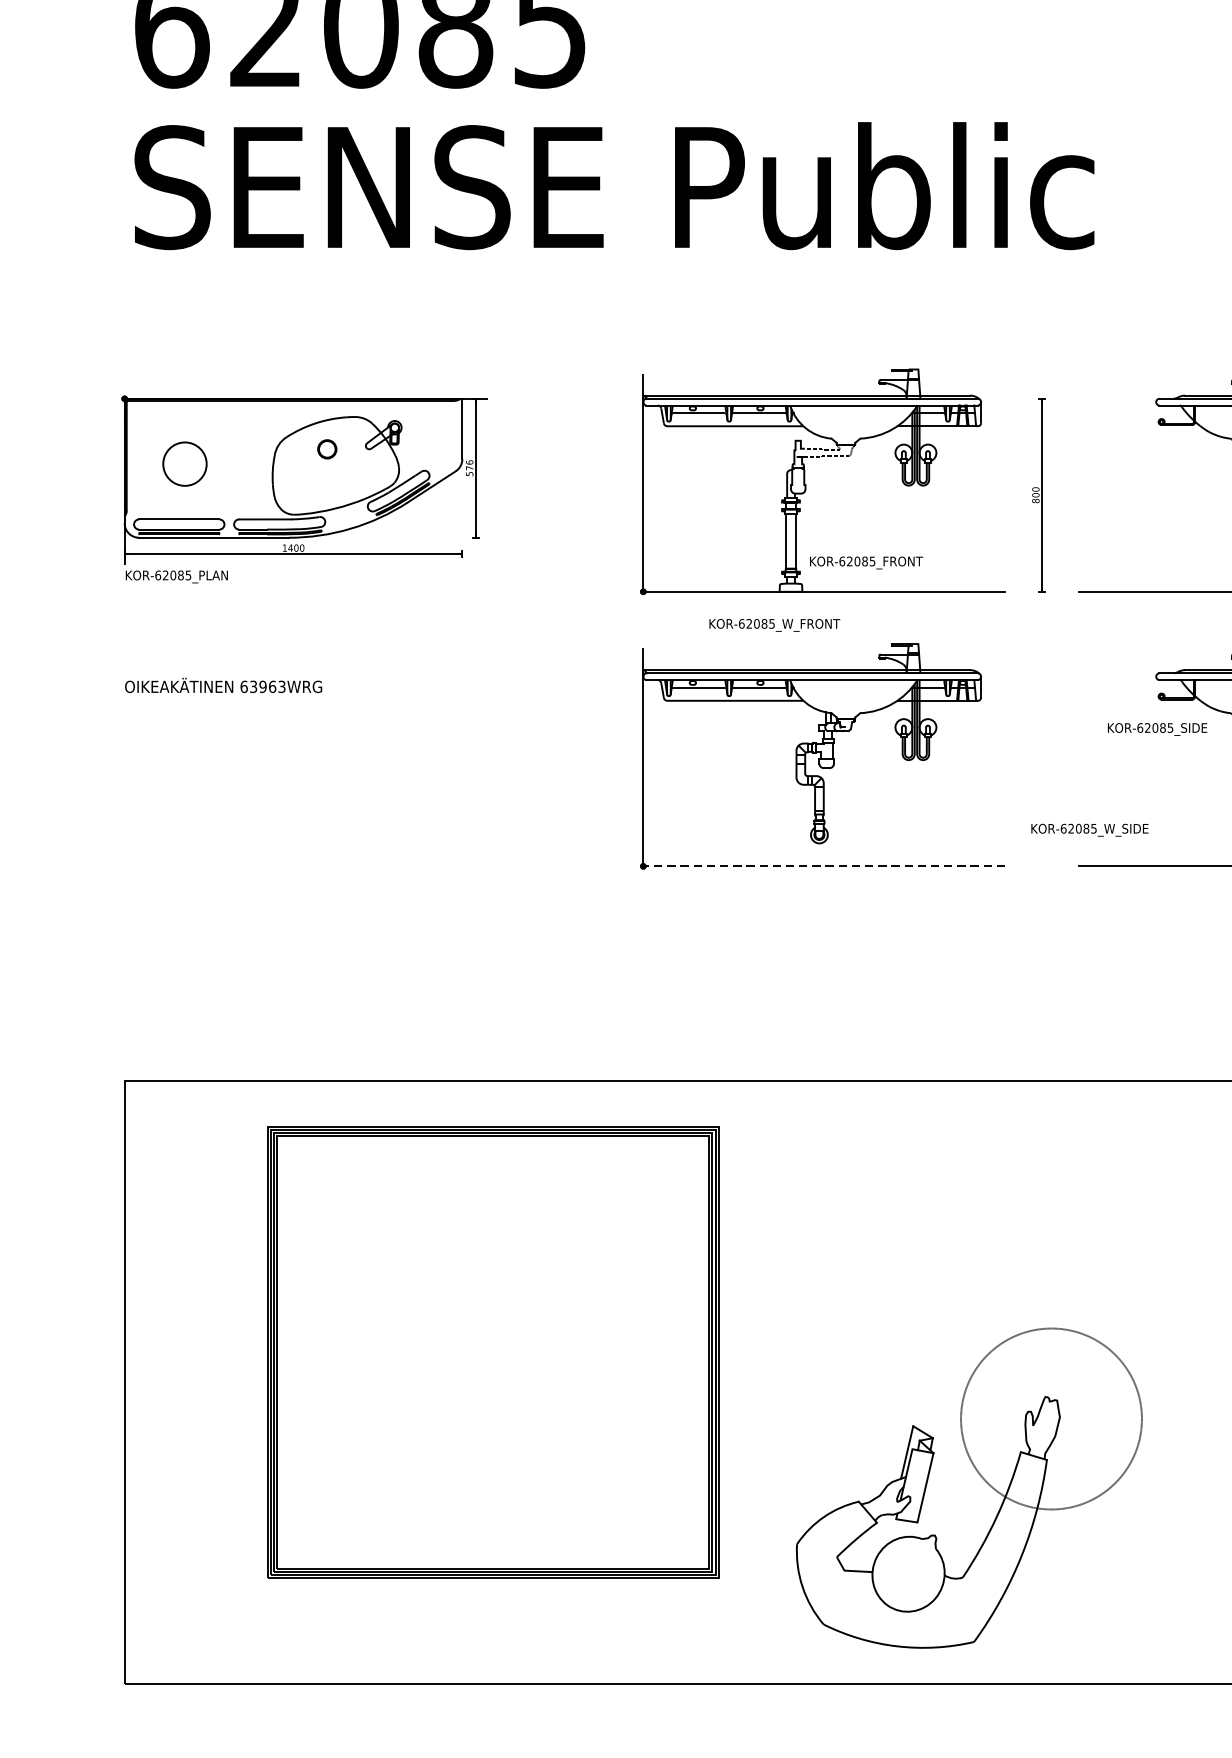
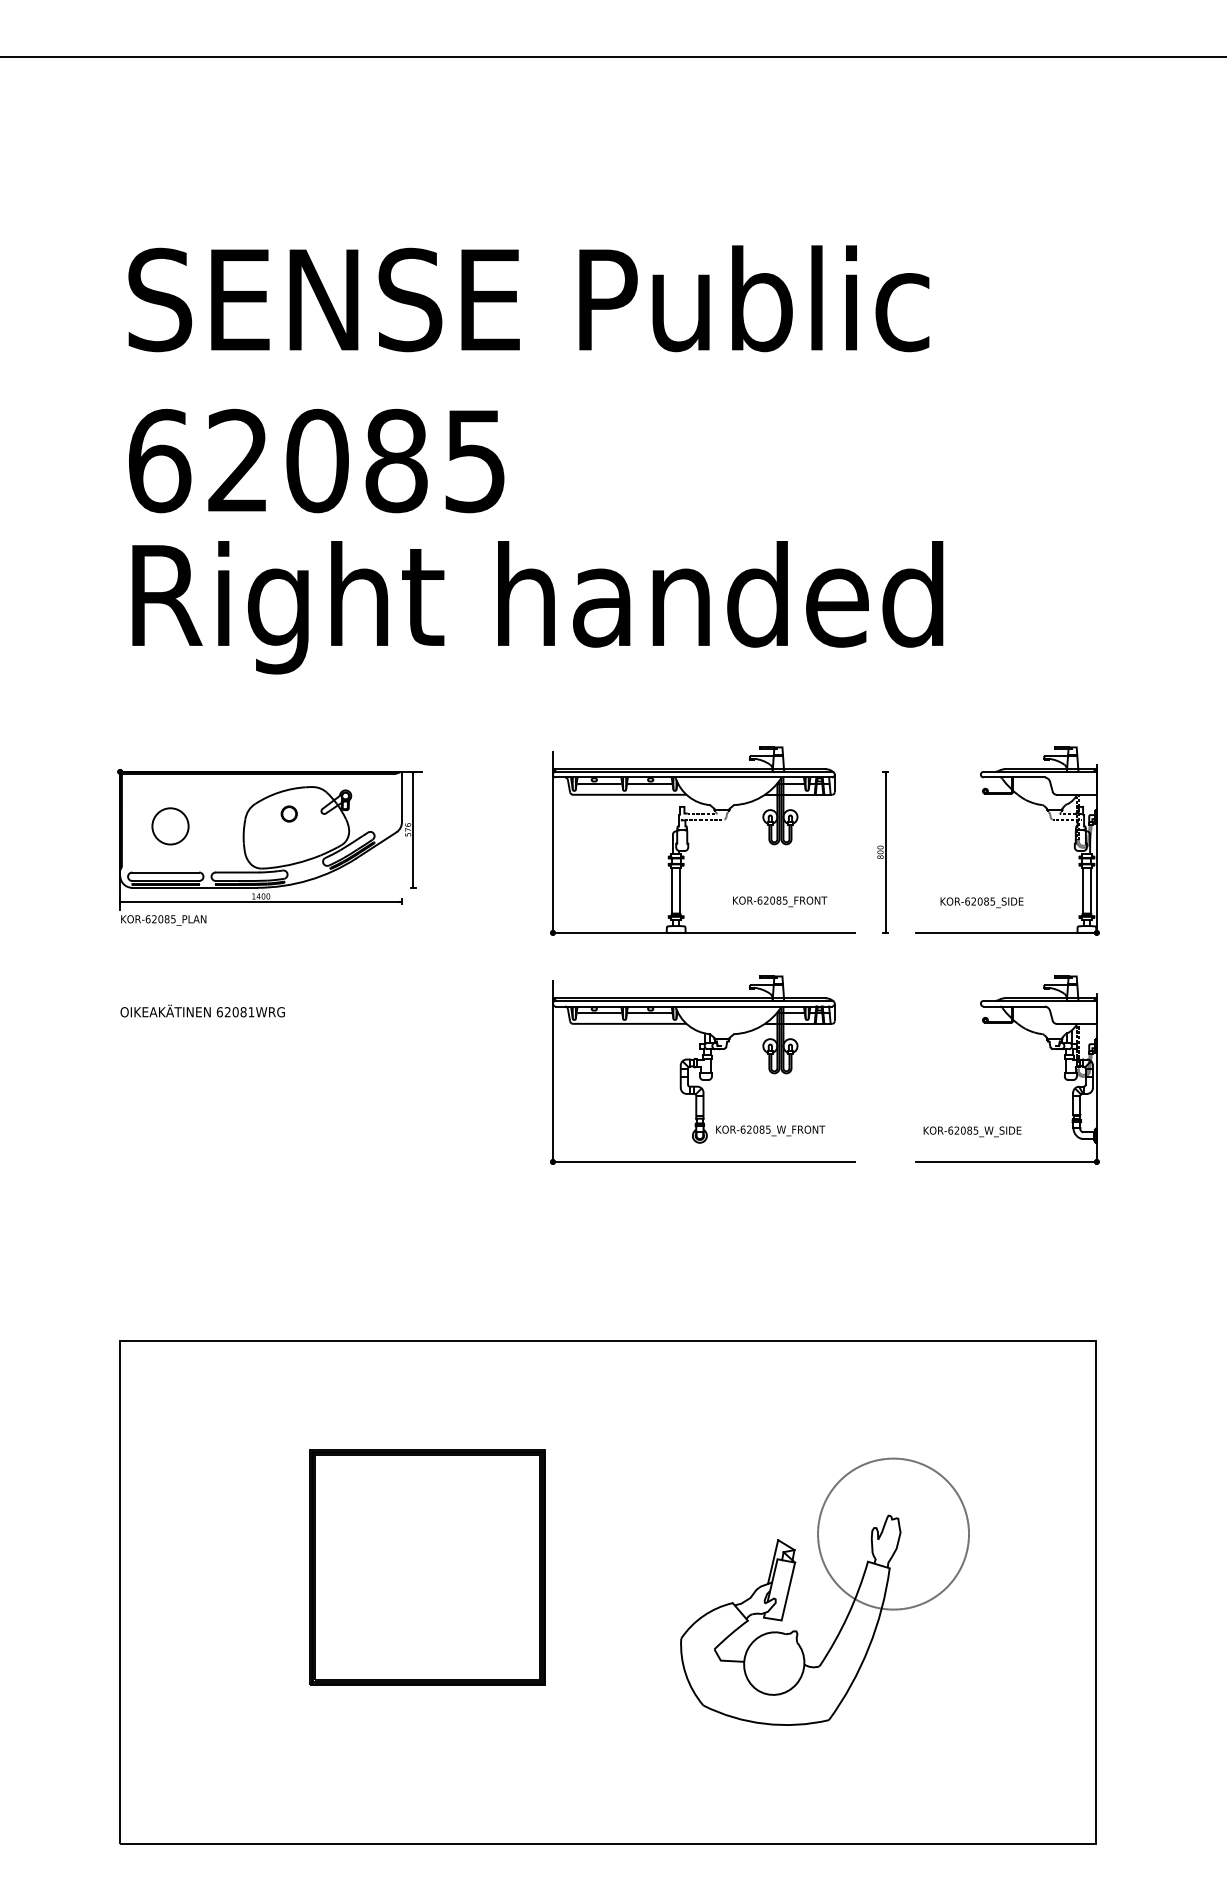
text: (622, 201) -> (535, 607), SENSE Public -> Right handed
text: (866, 562) -> (780, 901), moved
text: (774, 624) -> (770, 1130), moved
text: (267, 687) -> (239, 1012), 63963WRG -> 62081WRG
text: (1156, 729) -> (981, 902), moved
text: (1089, 829) -> (972, 1131), moved
line: (823, 865) -> (703, 1161), dashed -> solid
part: (492, 1352) -> (427, 1567), size x0.62
part: (979, 1475) -> (833, 1581), moved

